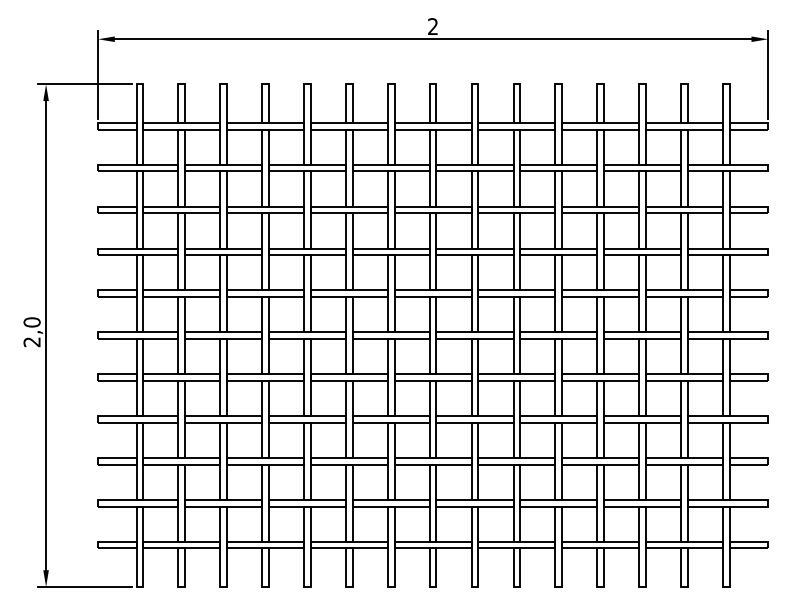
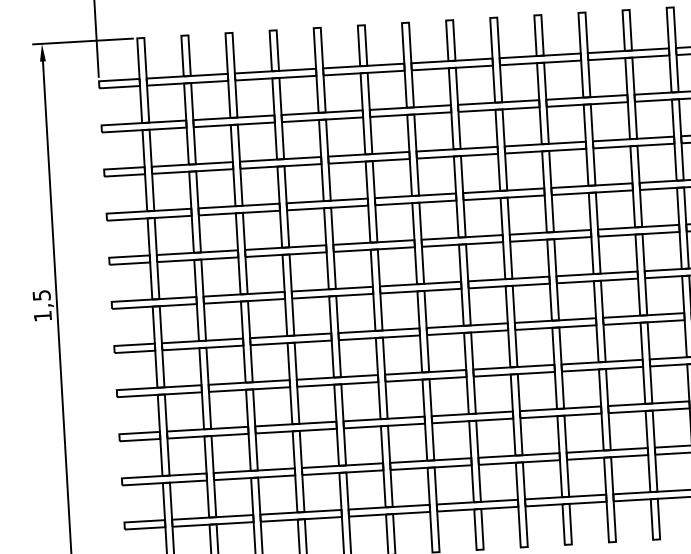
text: (31, 332) -> (41, 306), 2,0 -> 1,5

